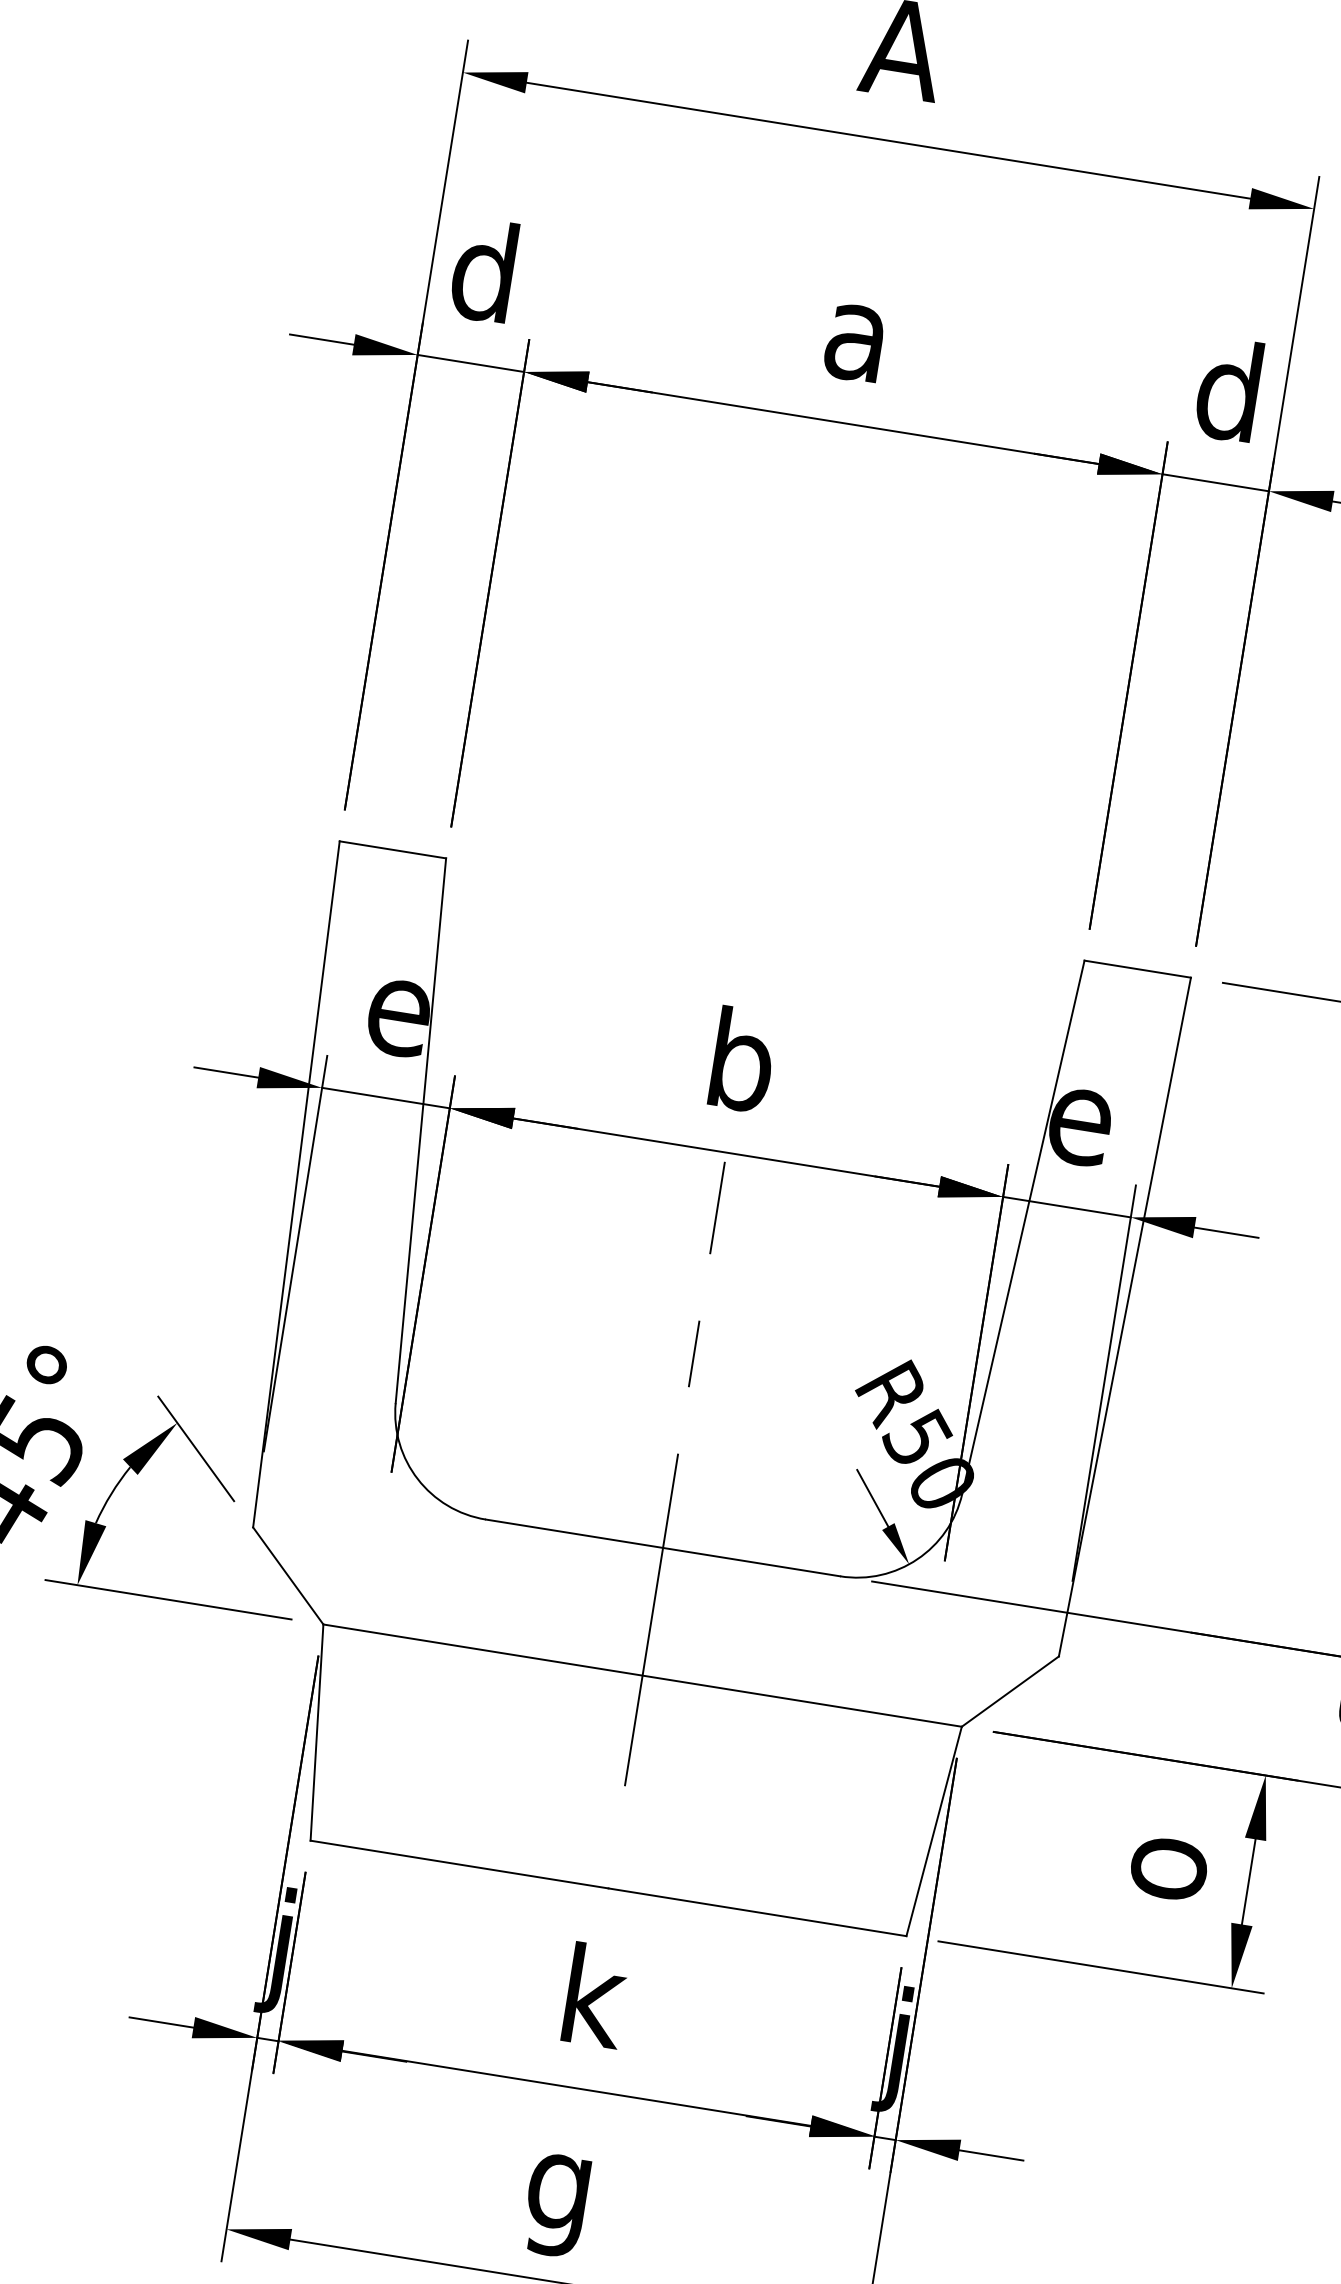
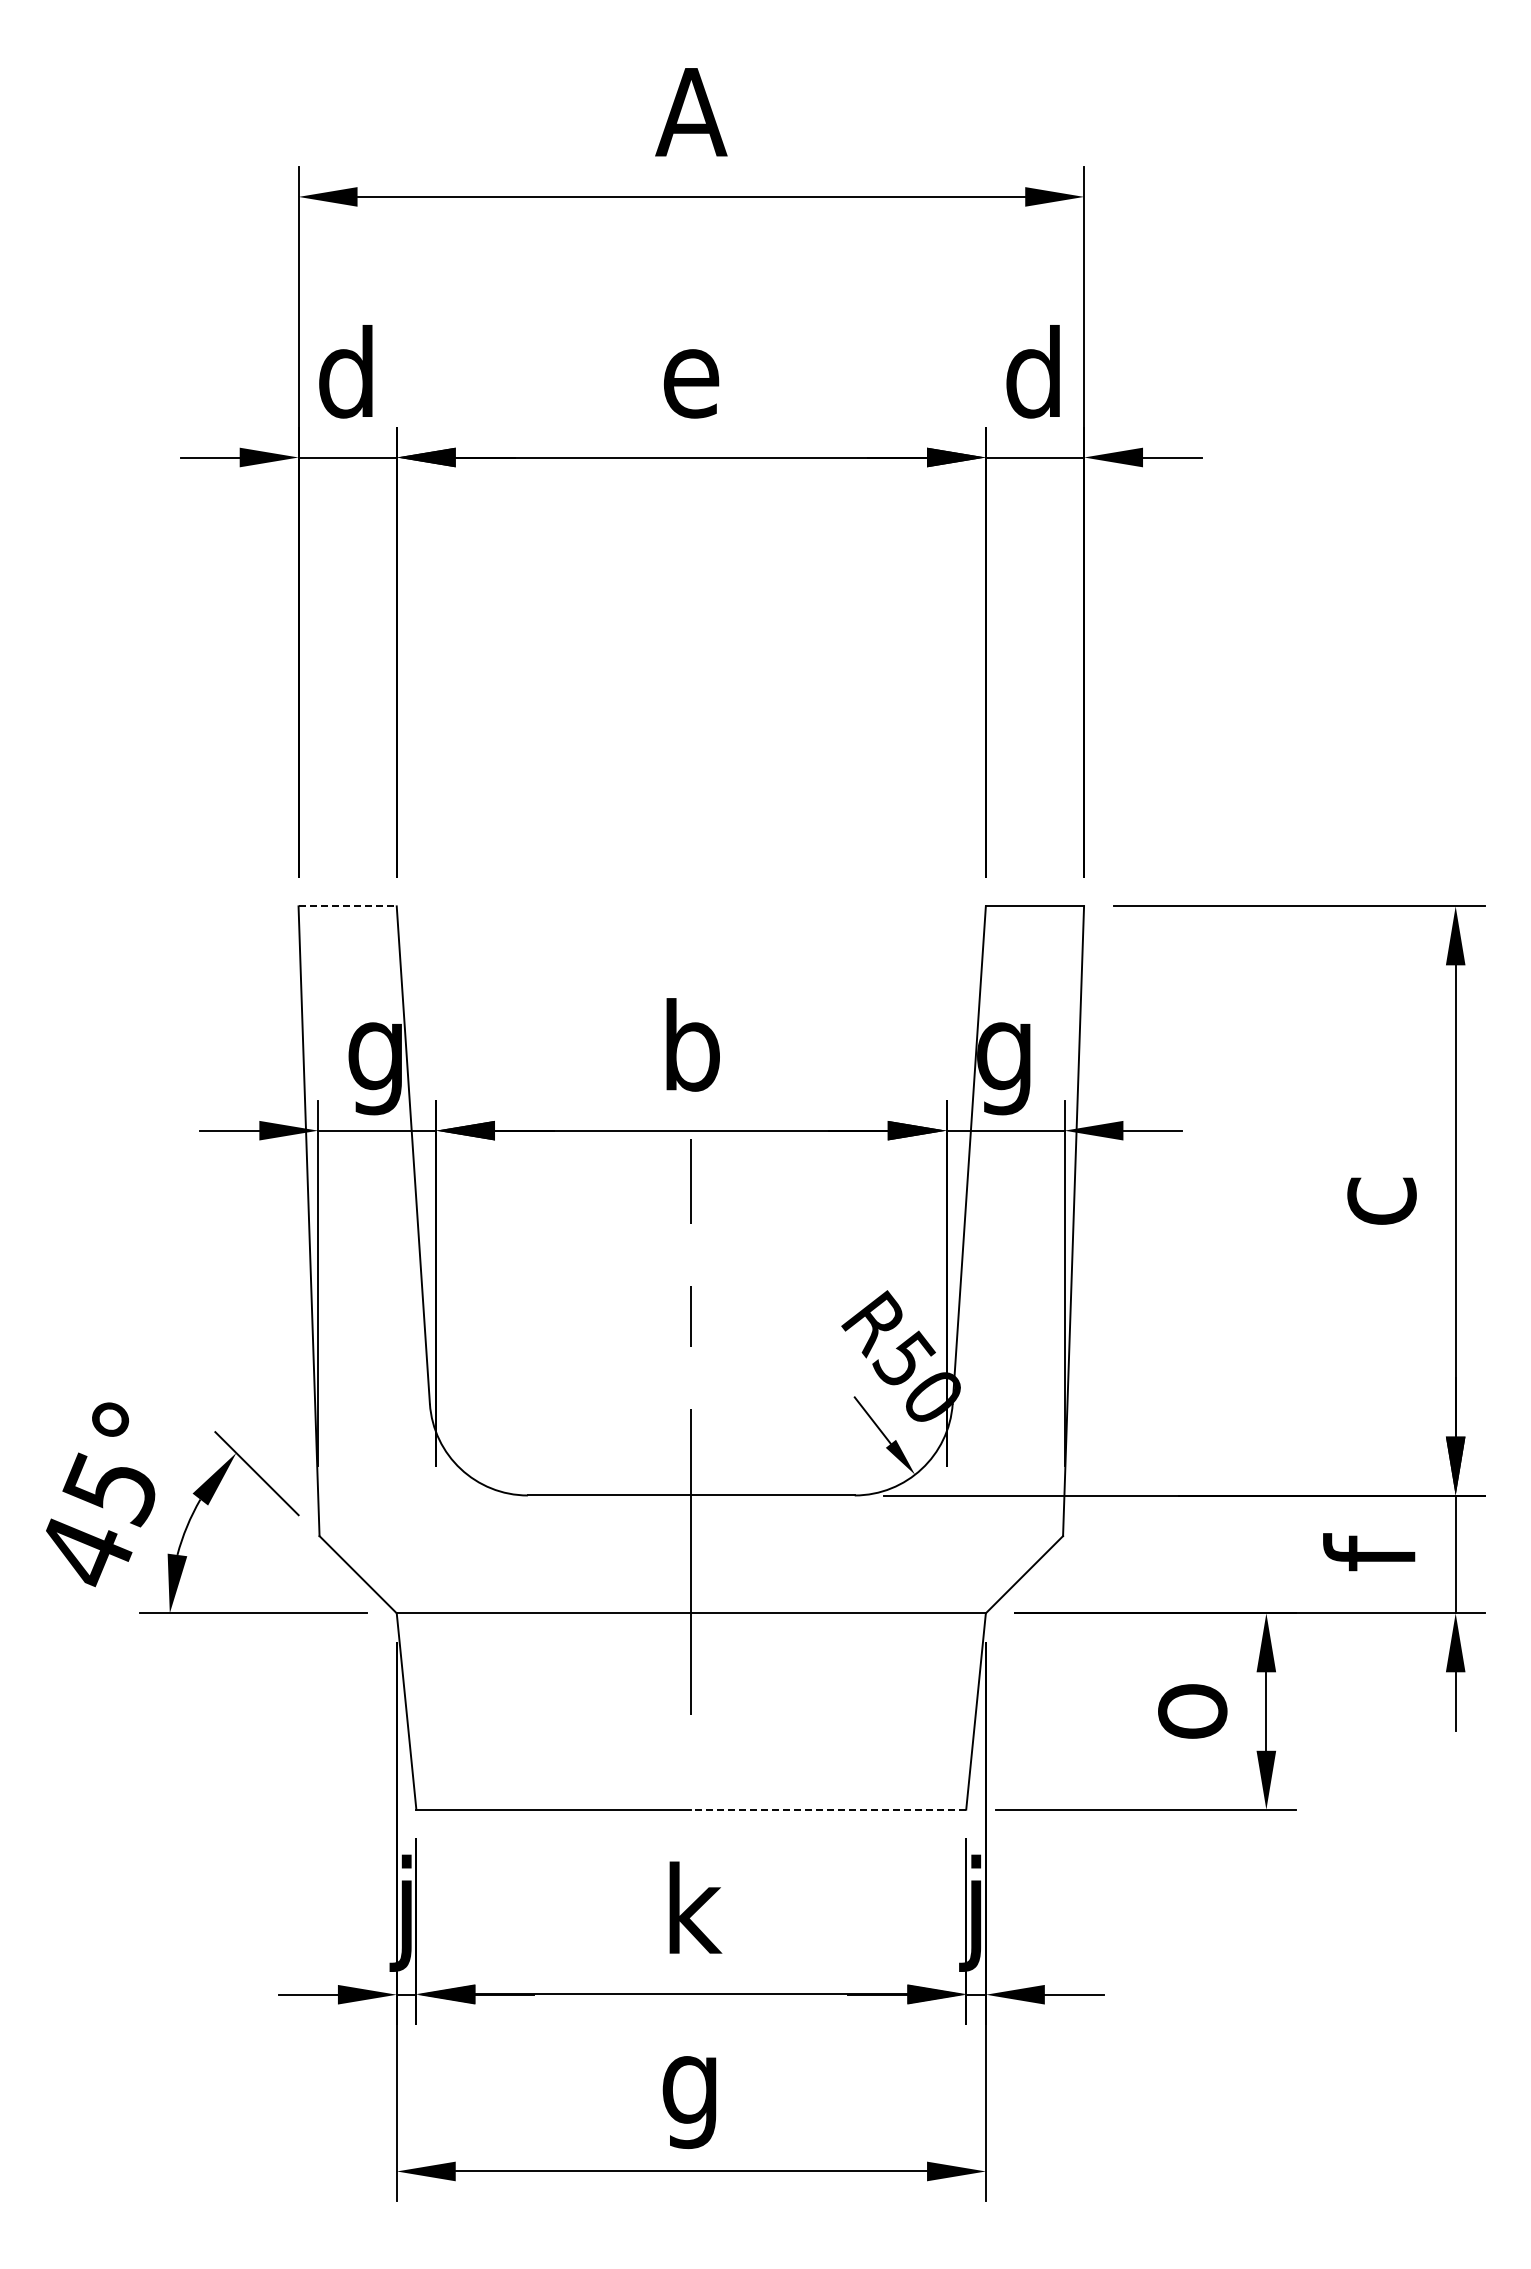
text: (856, 342) -> (691, 383), a -> e
line: (393, 850) -> (348, 906), solid -> dashed
text: (396, 1030) -> (376, 1068), e -> g
text: (1077, 1139) -> (1005, 1068), e -> g
line: (757, 1912) -> (828, 1809), solid -> dashed

